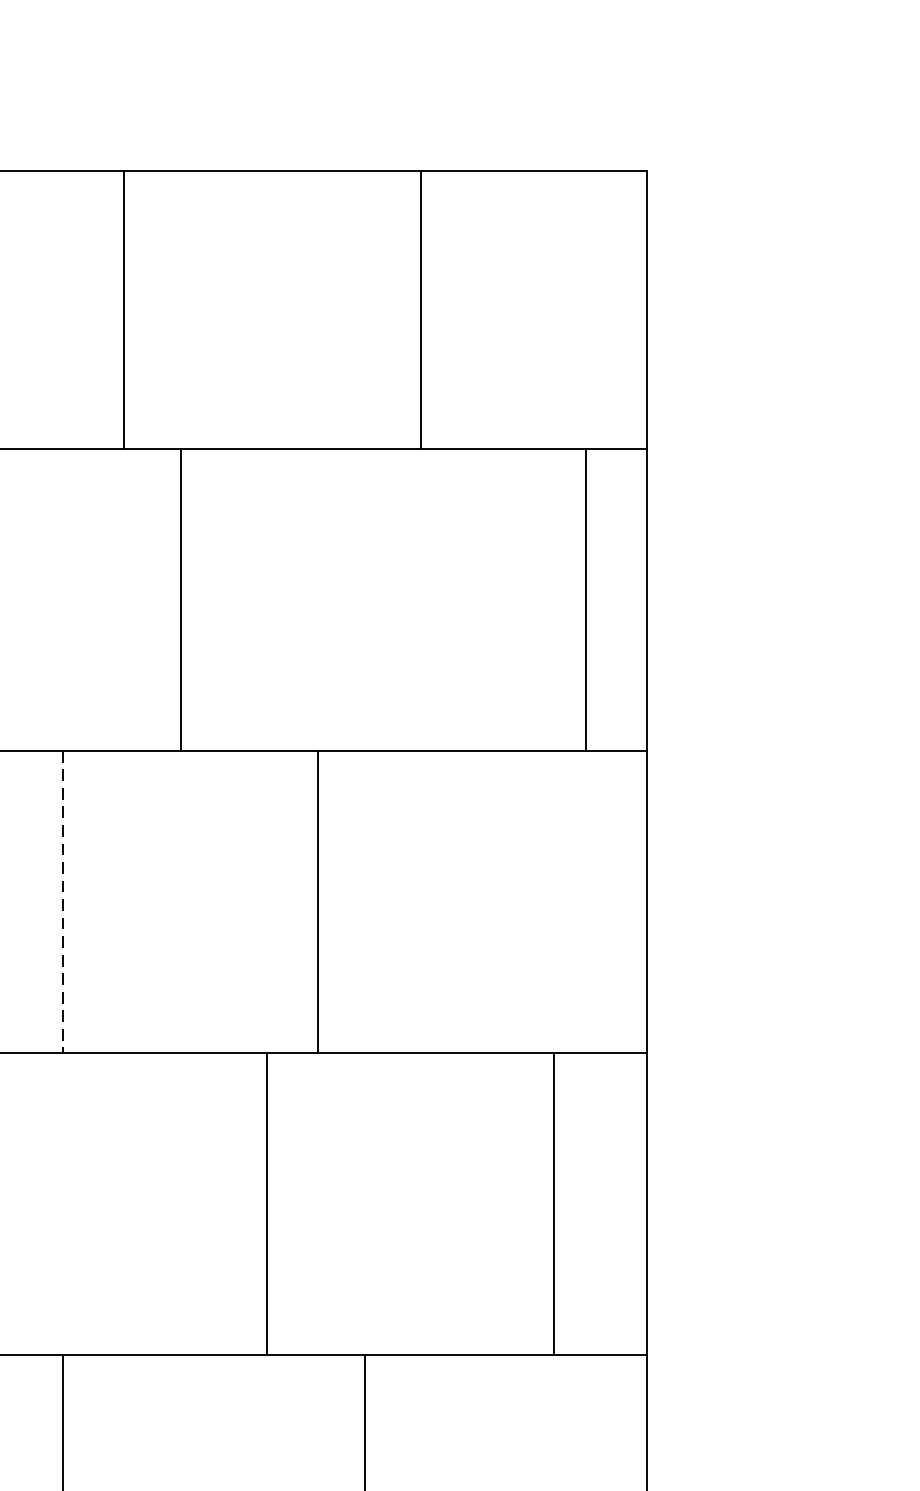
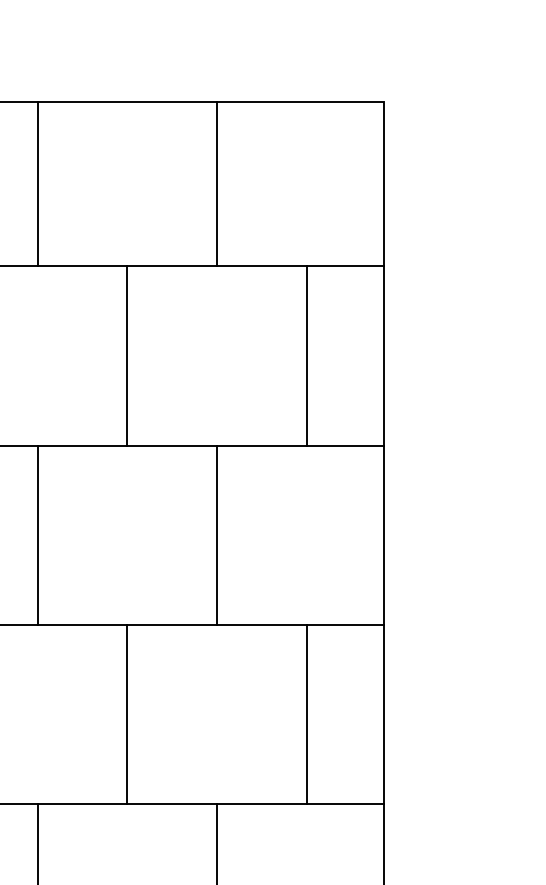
line: (123, 309) -> (37, 183), moved
line: (420, 309) -> (216, 183), moved
line: (181, 598) -> (127, 355), moved
line: (585, 598) -> (306, 355), moved
line: (317, 900) -> (216, 534), moved
line: (63, 902) -> (37, 535), dashed -> solid
line: (267, 1203) -> (127, 714), moved
line: (553, 1203) -> (306, 714), moved

